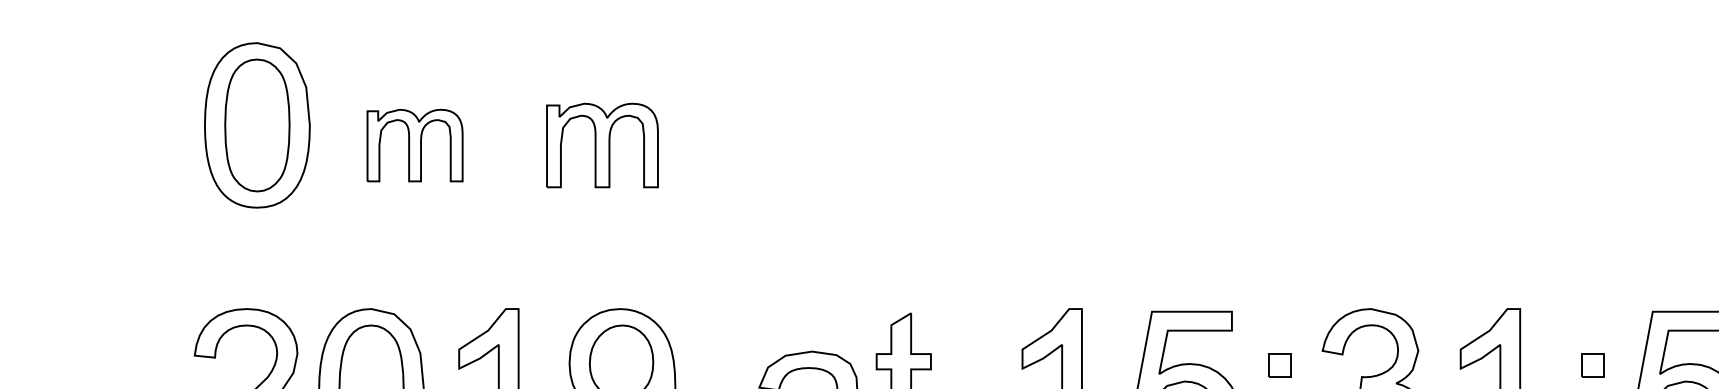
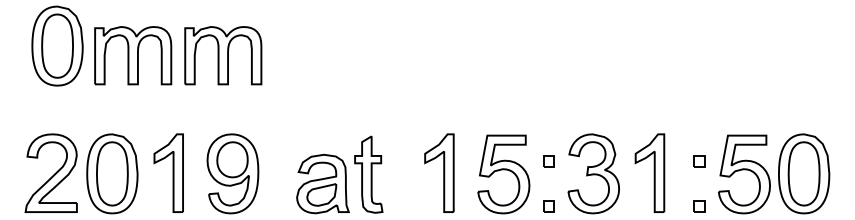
part: (415, 144) -> (133, 55), size x1.67
part: (602, 144) -> (223, 55), size x1.43

